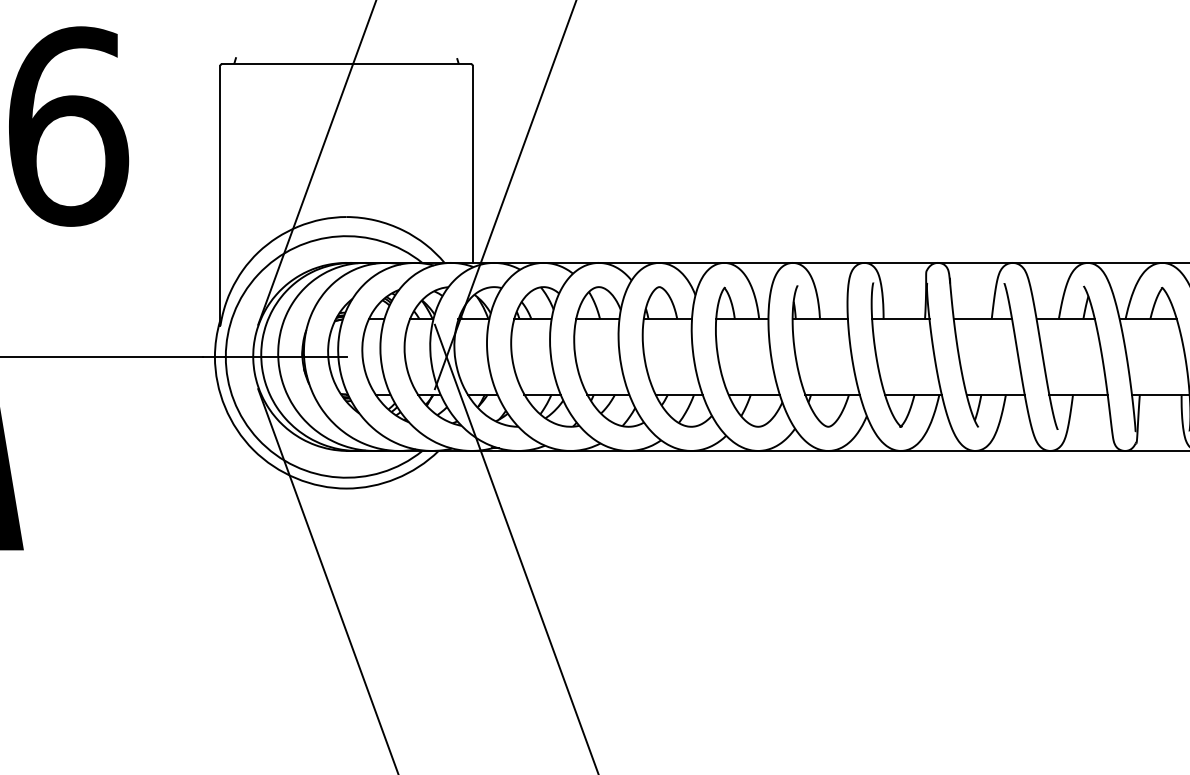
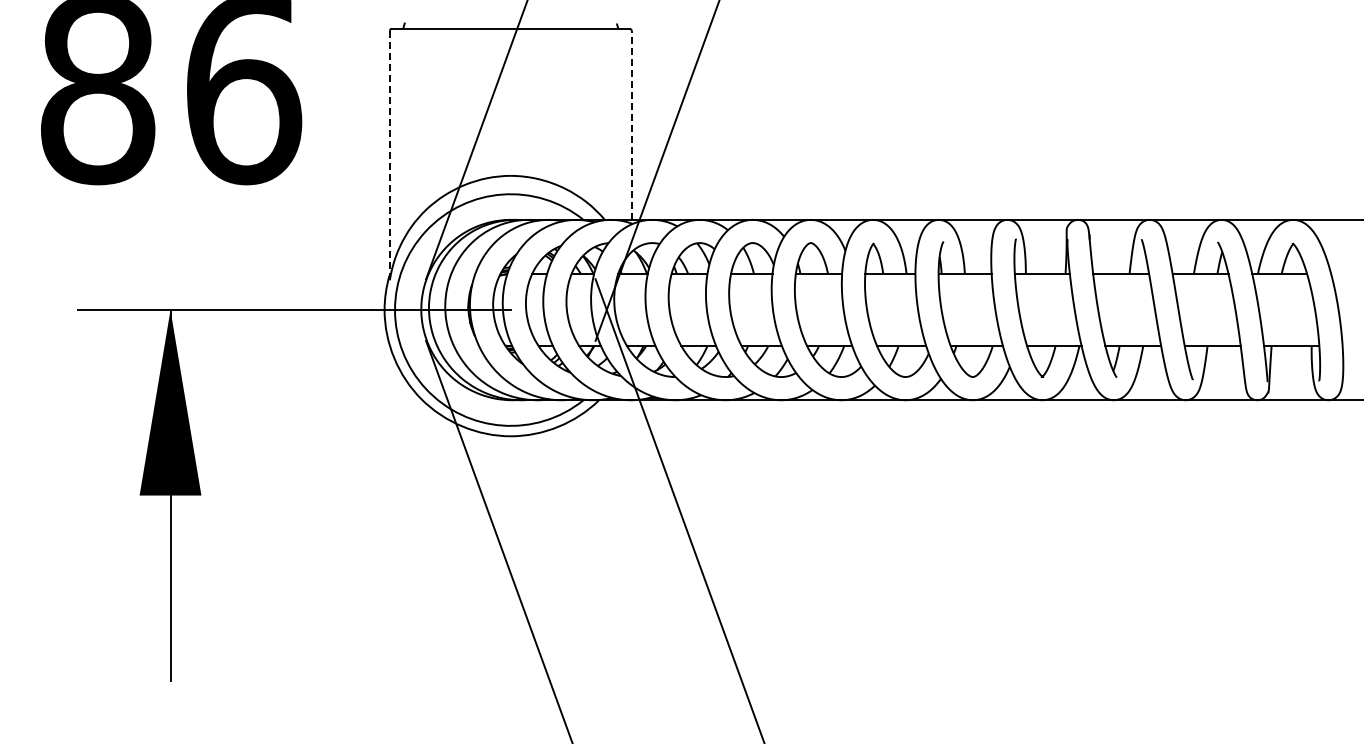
line: (472, 164) -> (631, 125), solid -> dashed
line: (220, 195) -> (389, 155), solid -> dashed

